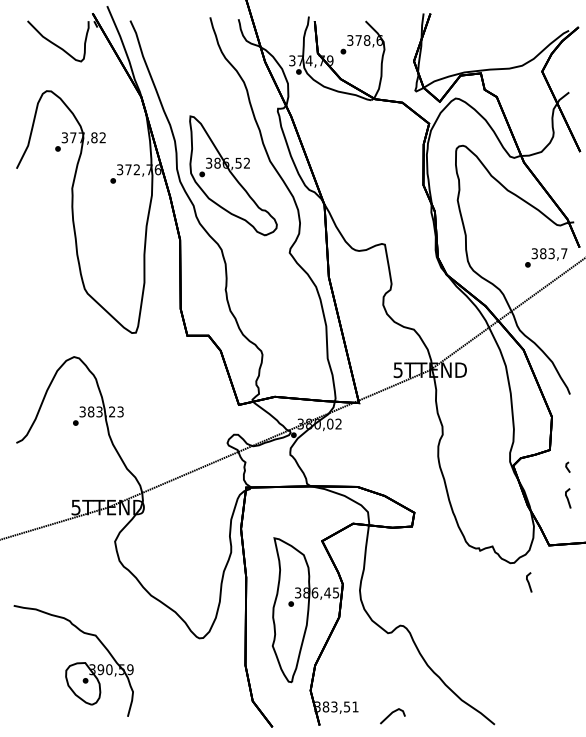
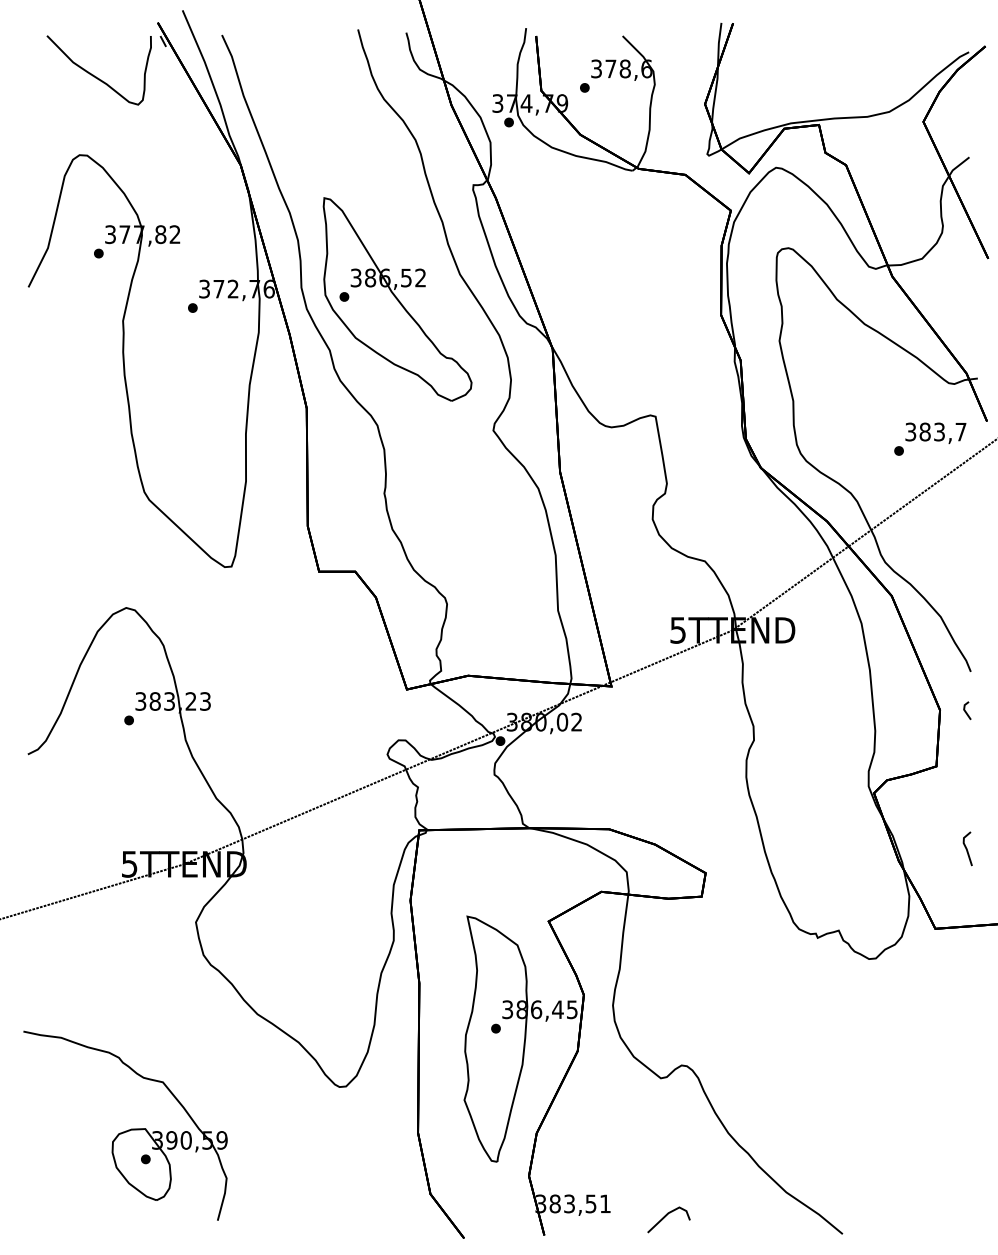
line: (567, 466) -> (966, 709), moved
line: (529, 582) -> (901, 991), removed

